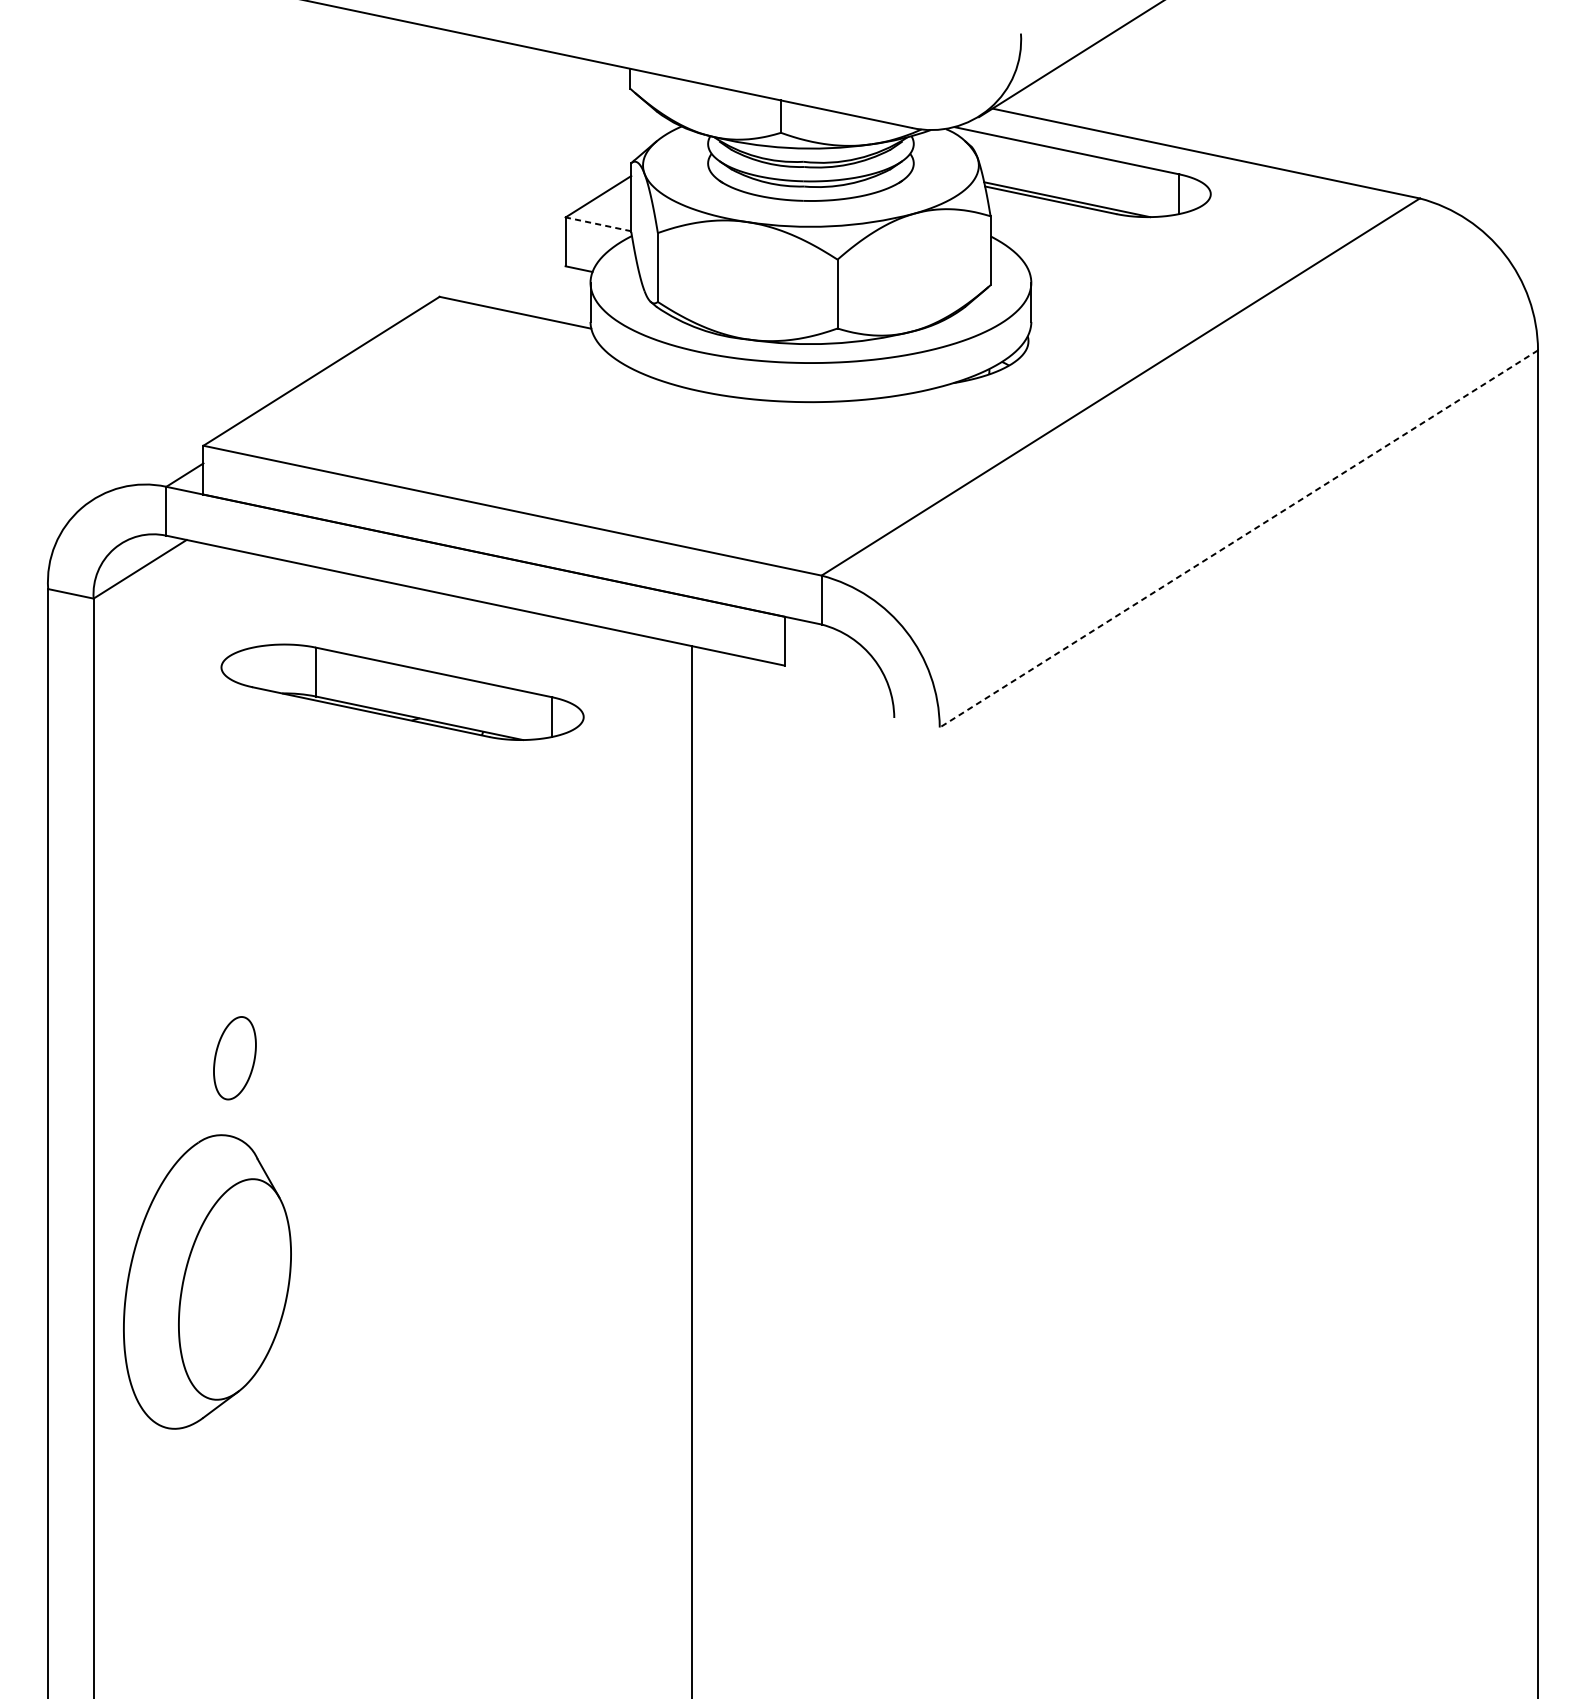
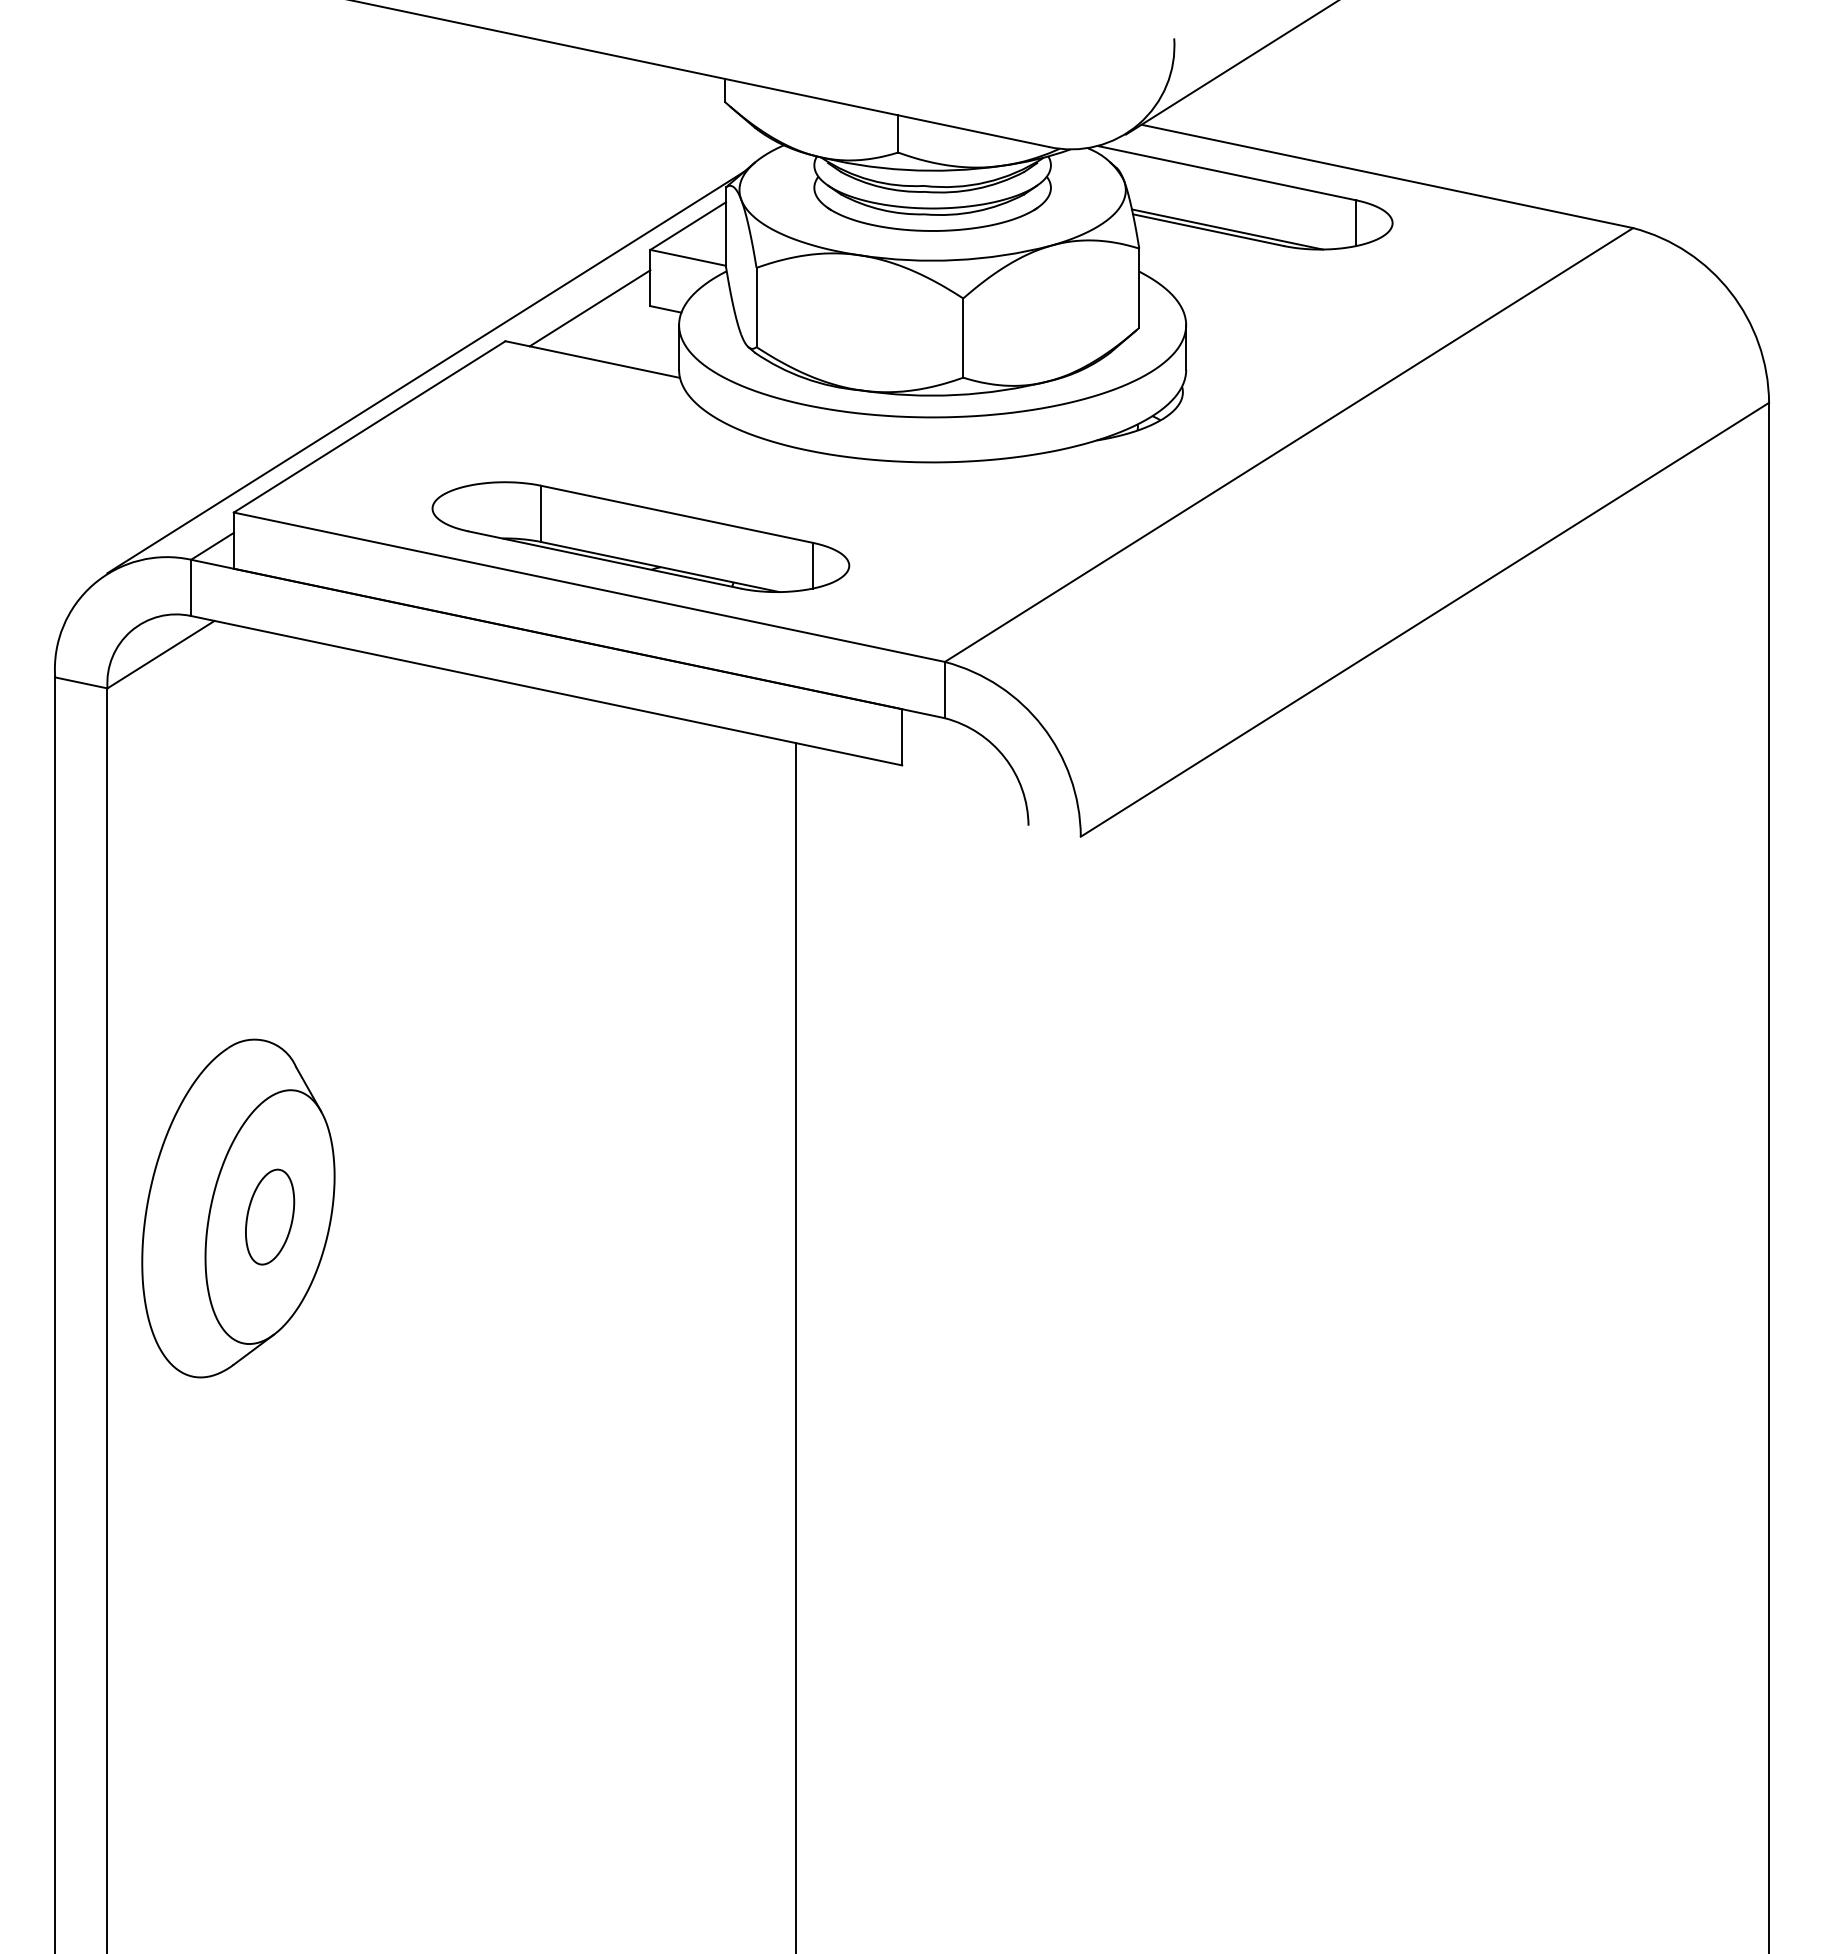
line: (598, 224) -> (688, 257), dashed -> solid
line: (512, 268) -> (589, 308), added
line: (370, 324) -> (425, 372), added
line: (1238, 538) -> (1424, 619), dashed -> solid
part: (402, 691) -> (640, 536), moved
part: (207, 1281) -> (238, 1208), moved

